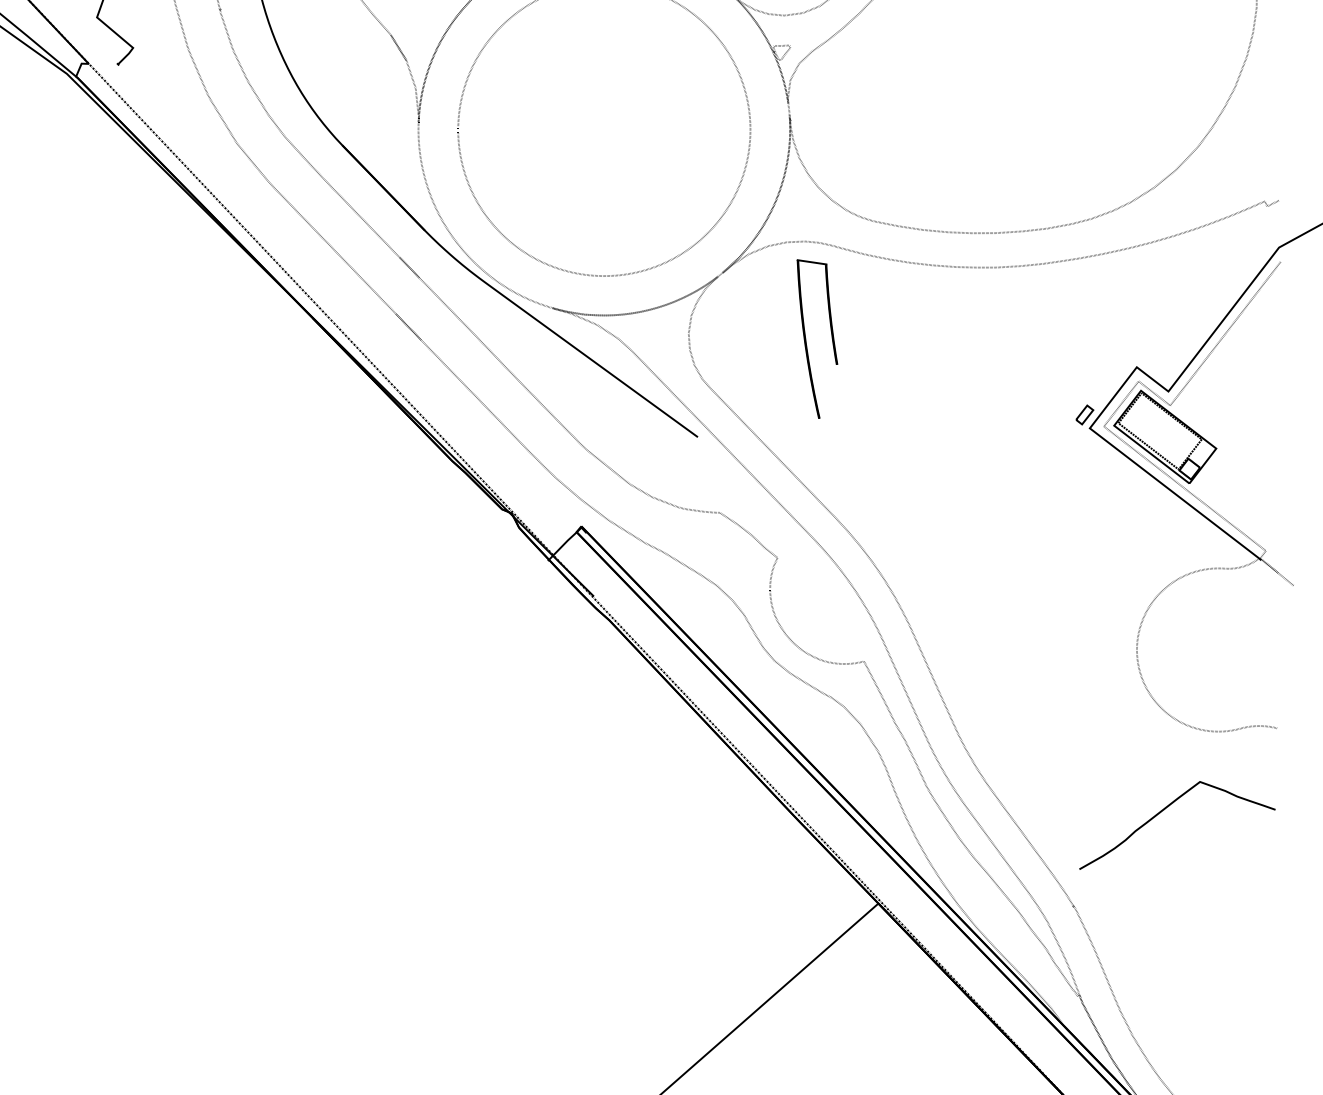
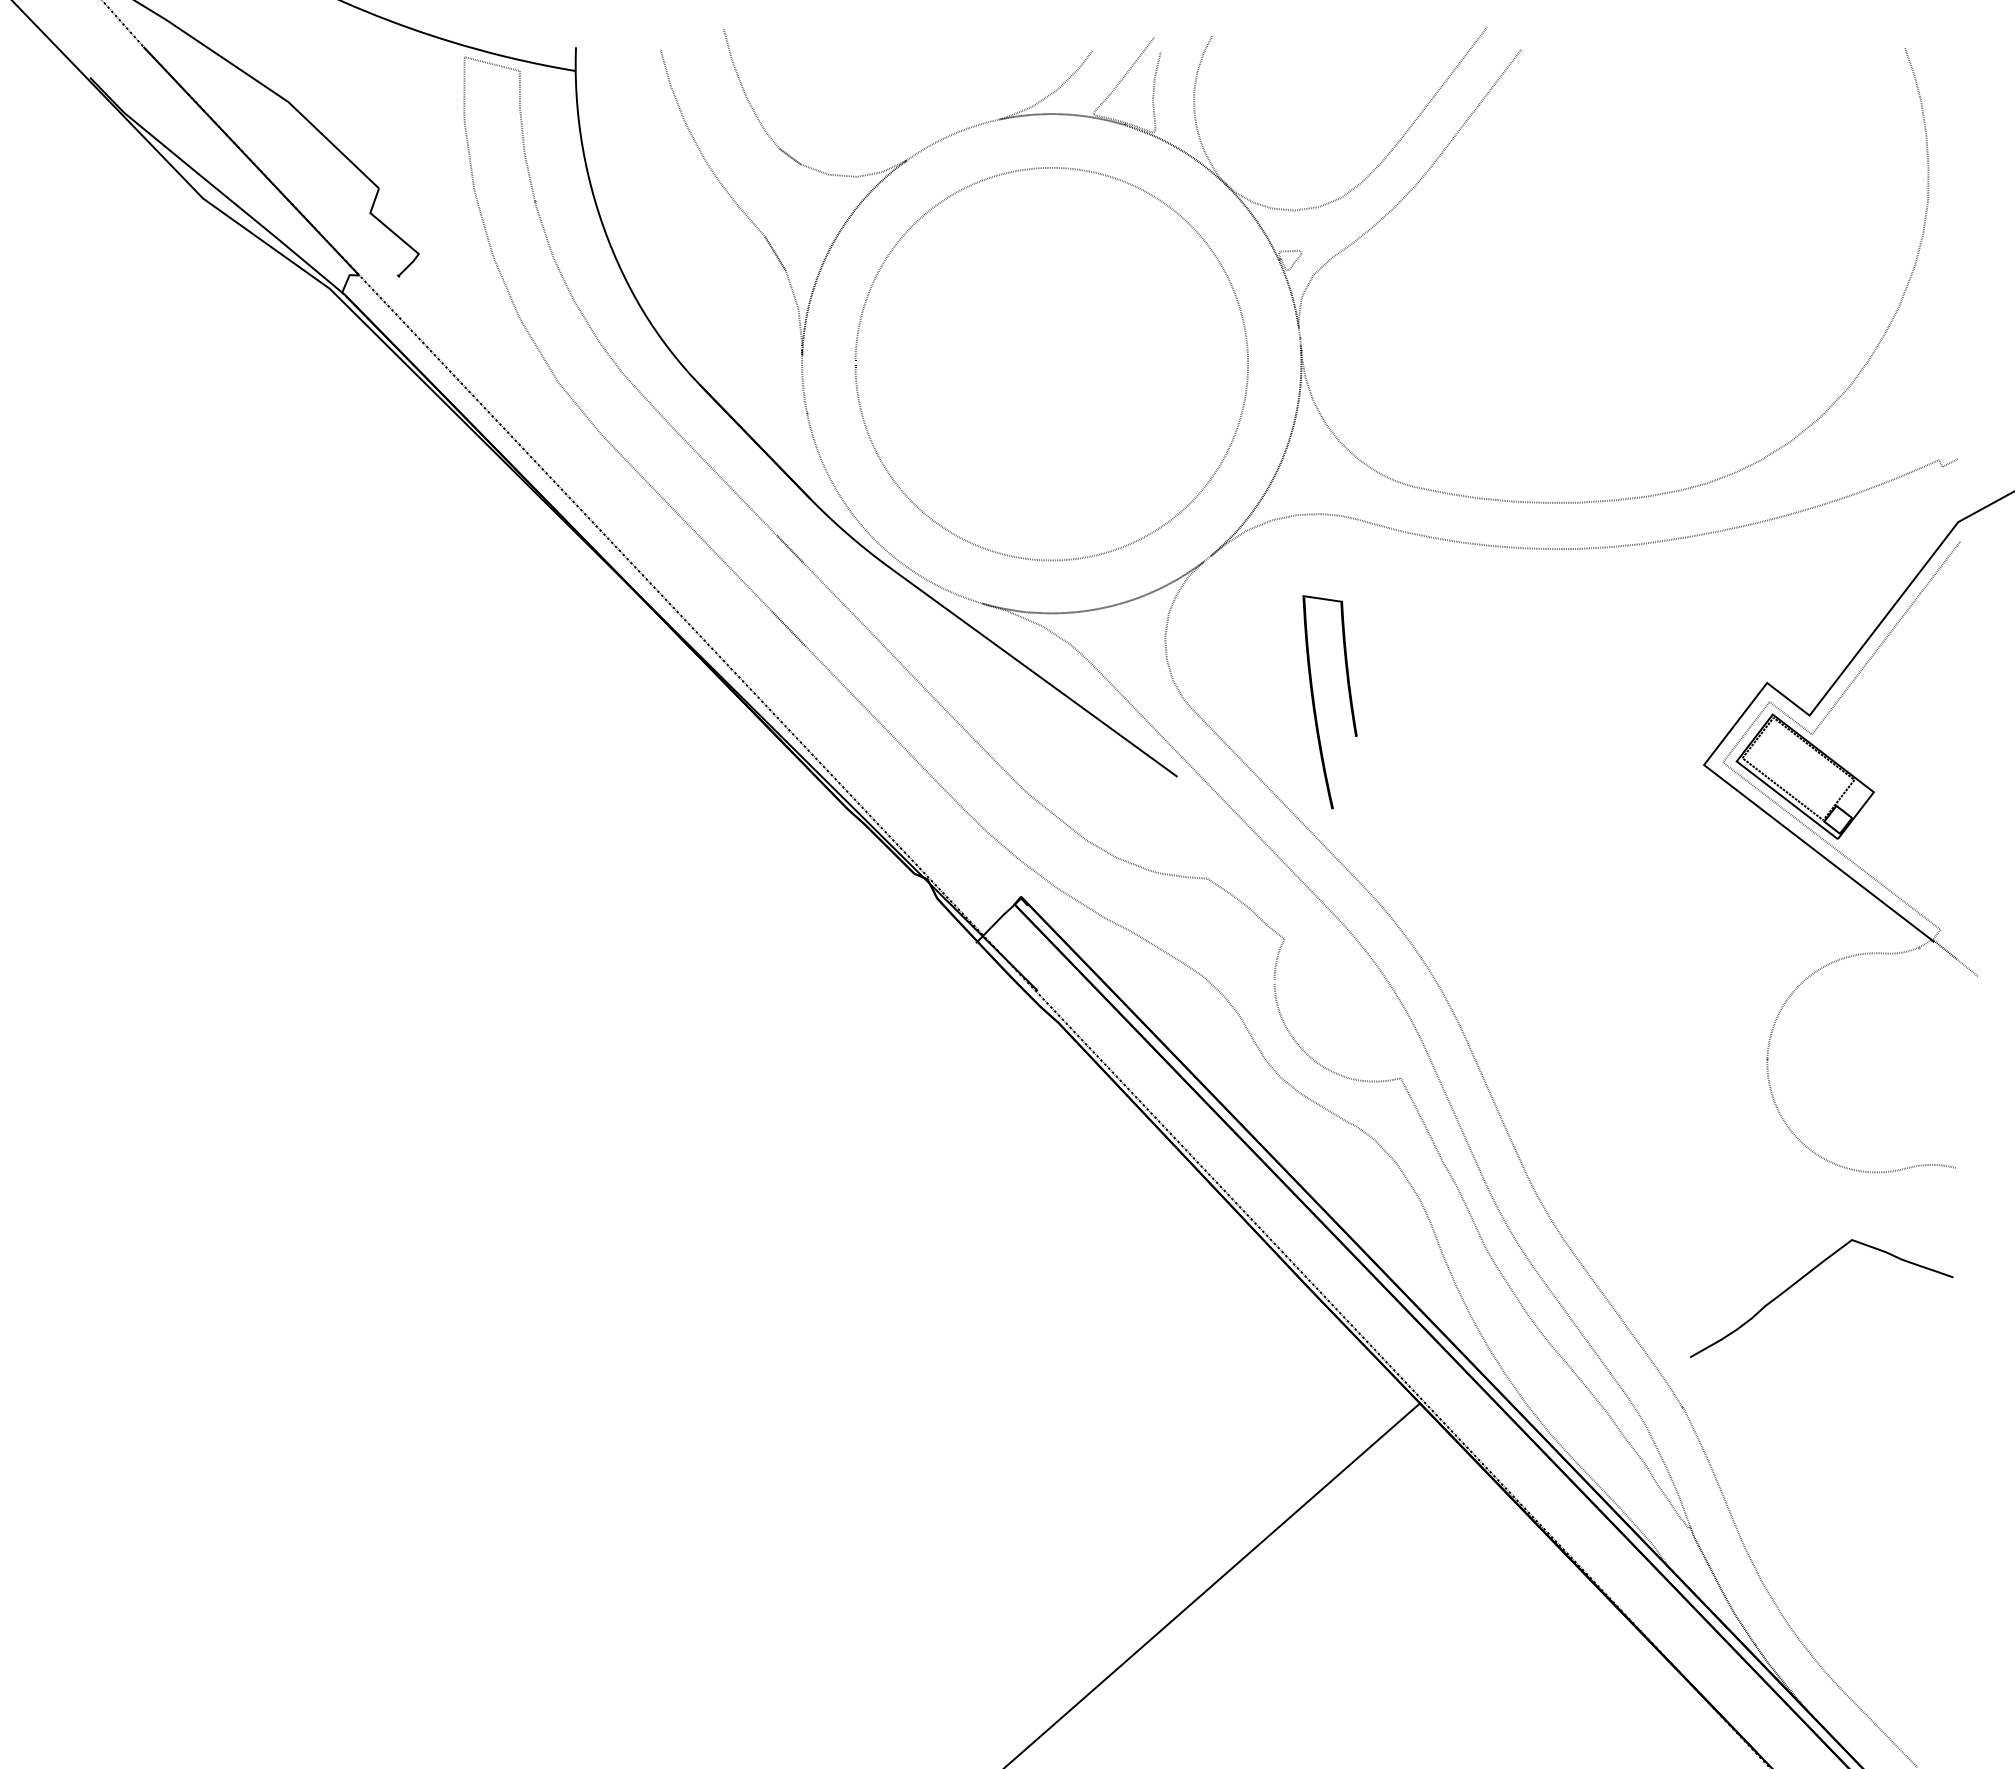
part: (806, 341) -> (1315, 705), moved
part: (1085, 414) -> (1697, 746), removed

